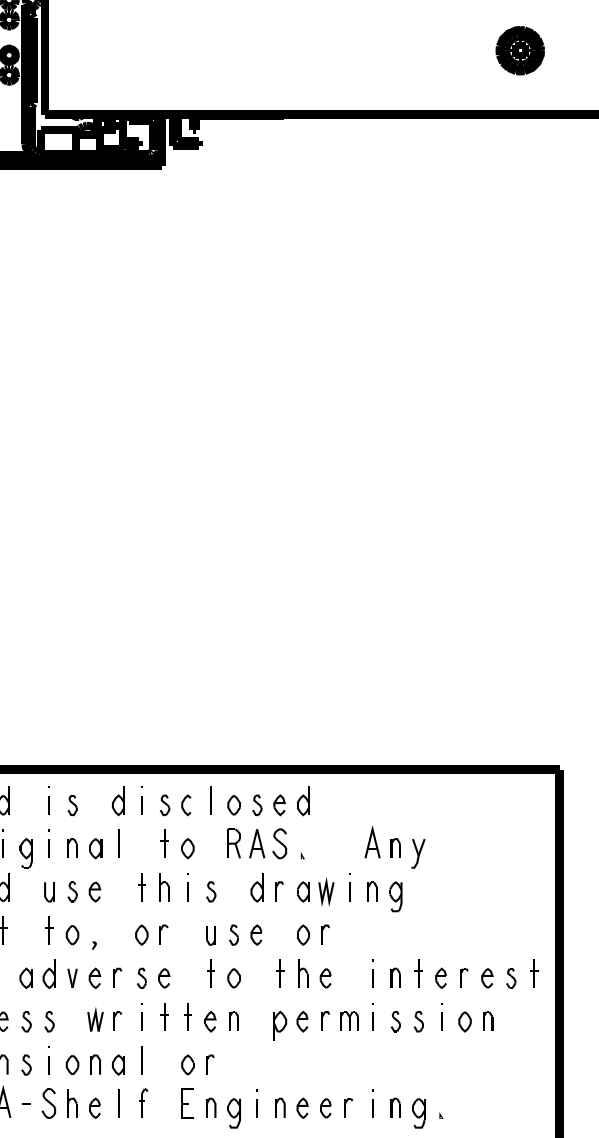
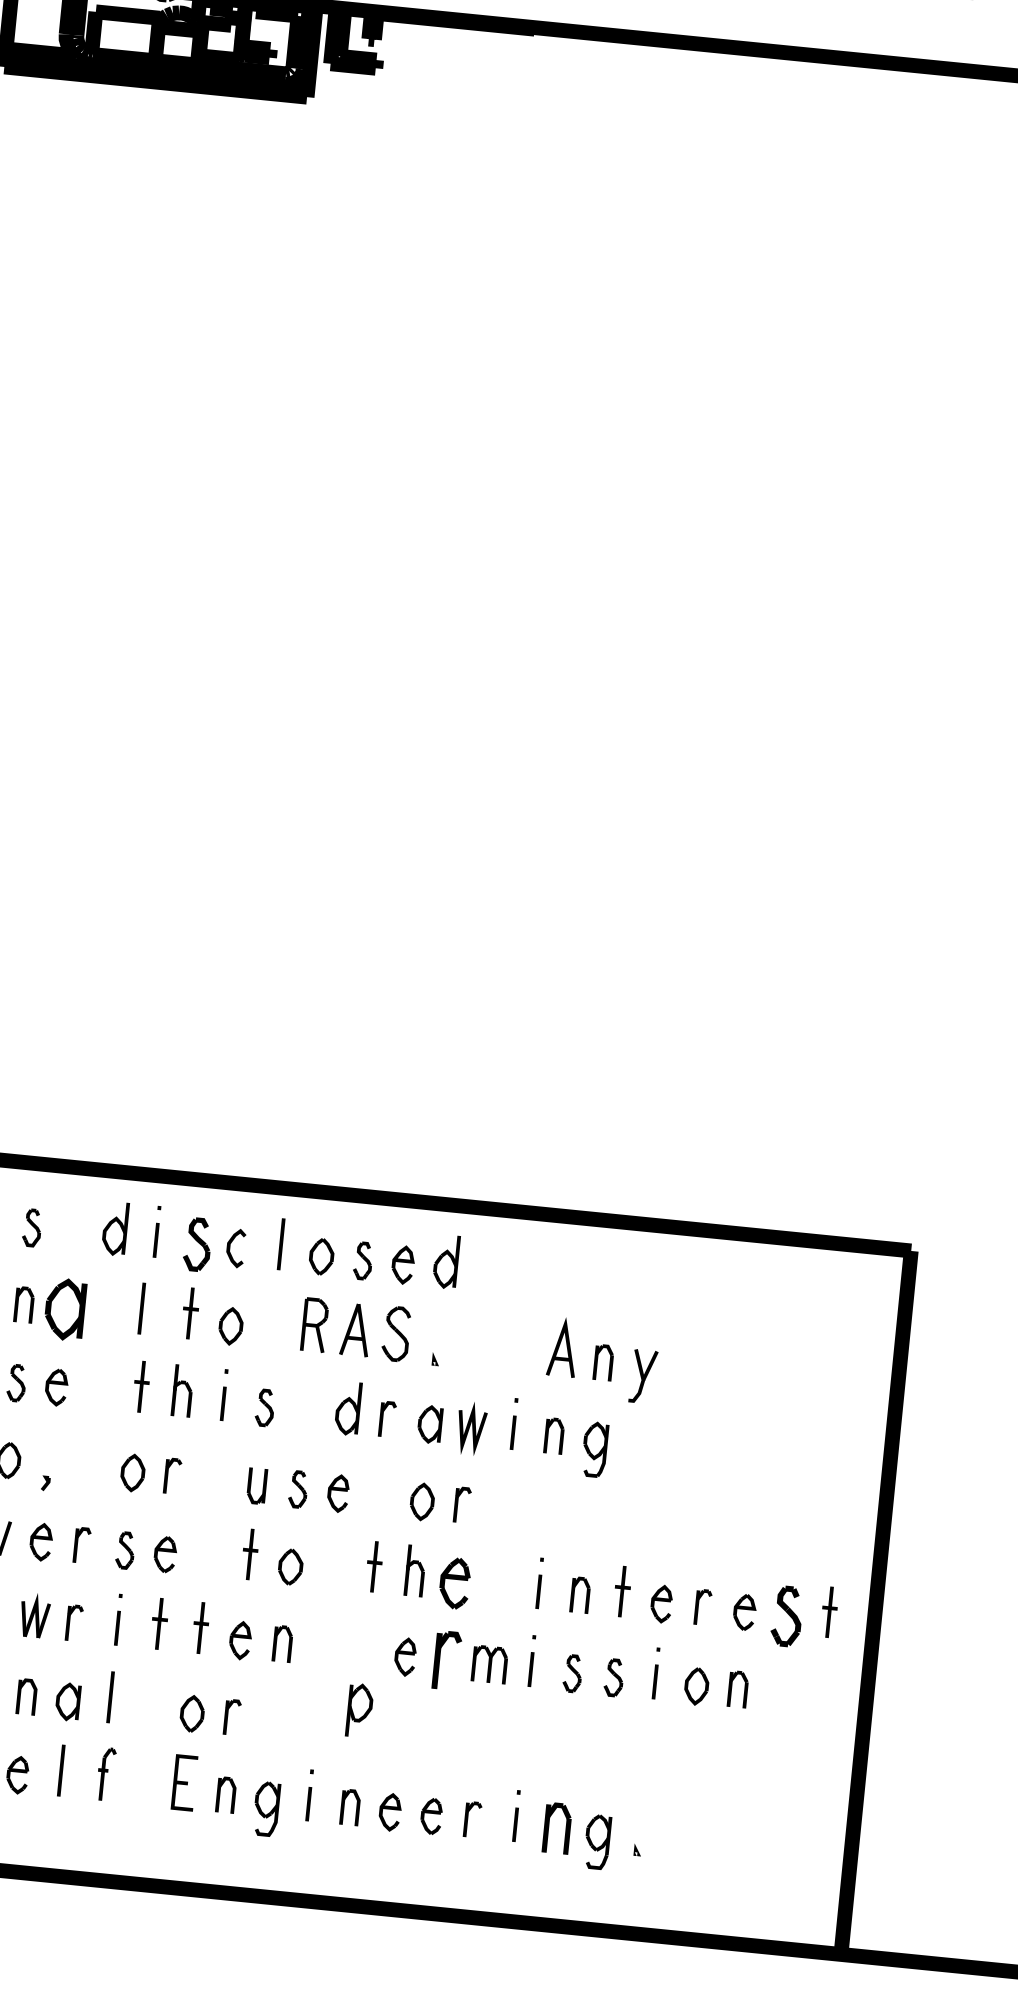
part: (164, 804) -> (196, 1242), size x1.4
line: (118, 843) -> (141, 1308), moved
part: (95, 848) -> (65, 1309), size x1.6
part: (325, 978) -> (454, 1583), size x1.4
part: (511, 978) -> (787, 1616), size x1.6
part: (325, 1020) -> (446, 1658), size x1.6
part: (280, 1025) -> (360, 1710), moved
part: (395, 1107) -> (556, 1827), size x1.4

